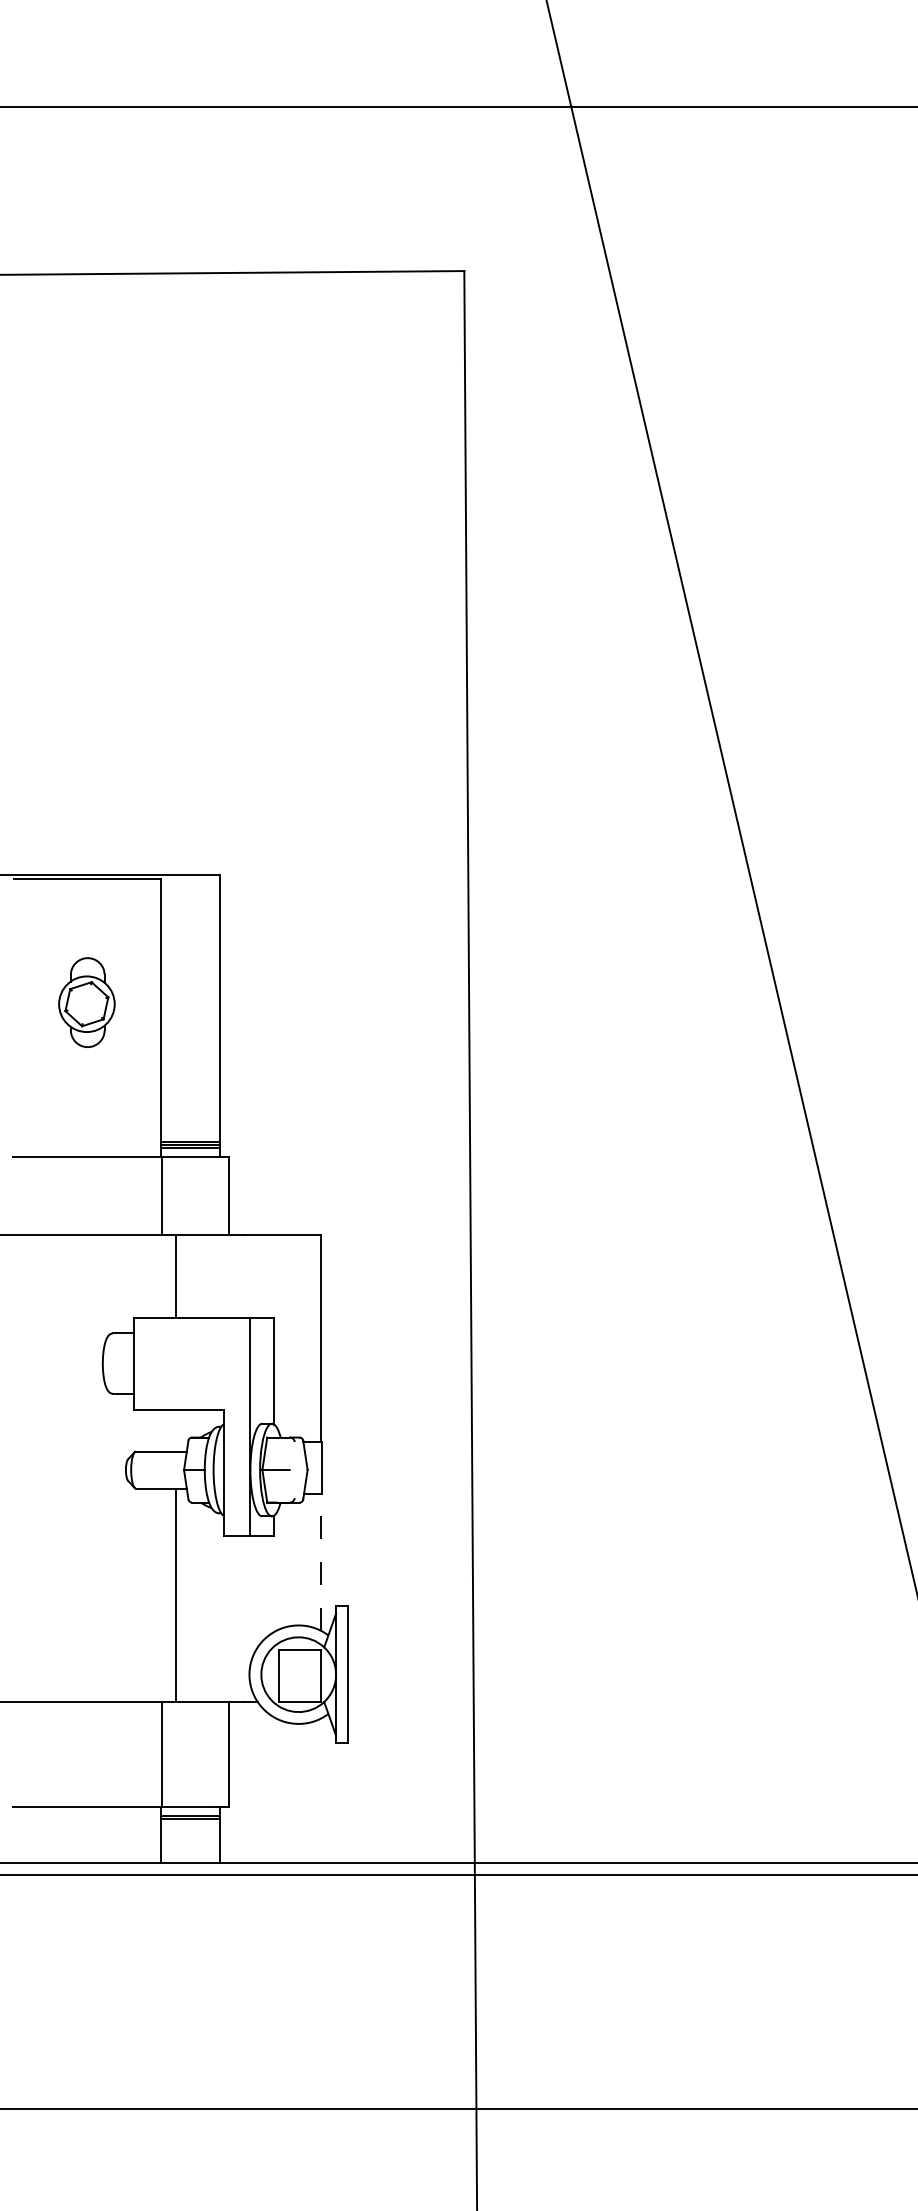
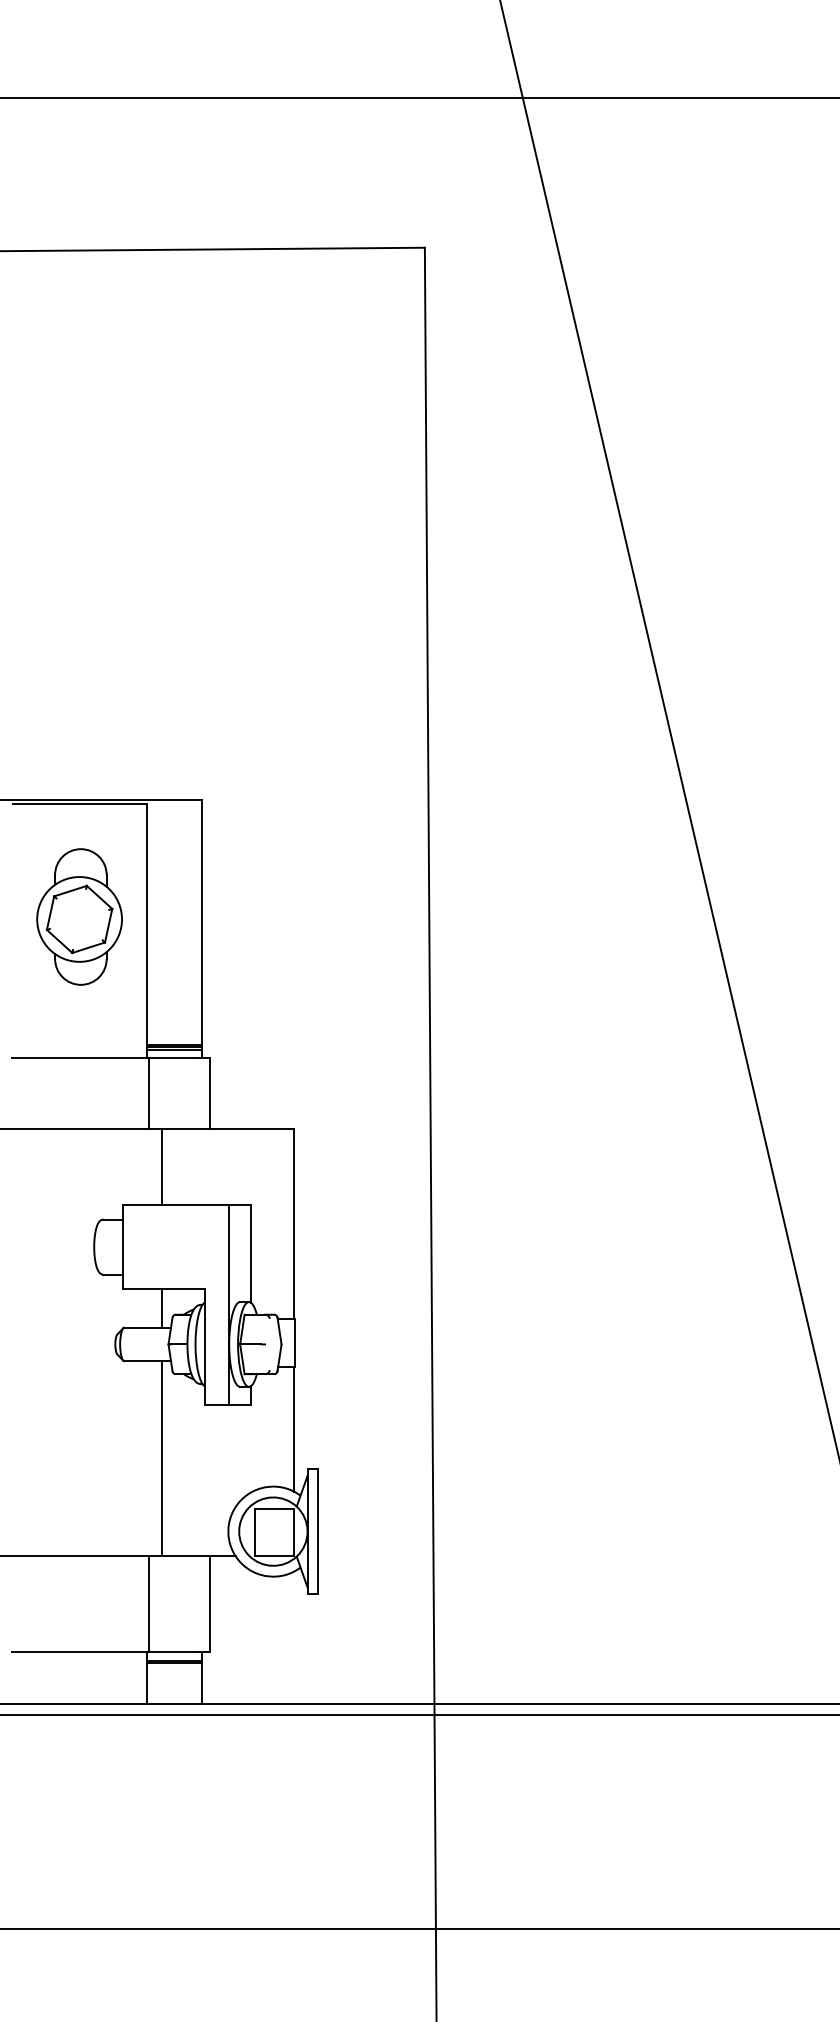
part: (86, 1002) -> (79, 916), size x1.67
line: (176, 1430) -> (161, 1308), added
line: (321, 1562) -> (294, 1429), dashed -> solid

